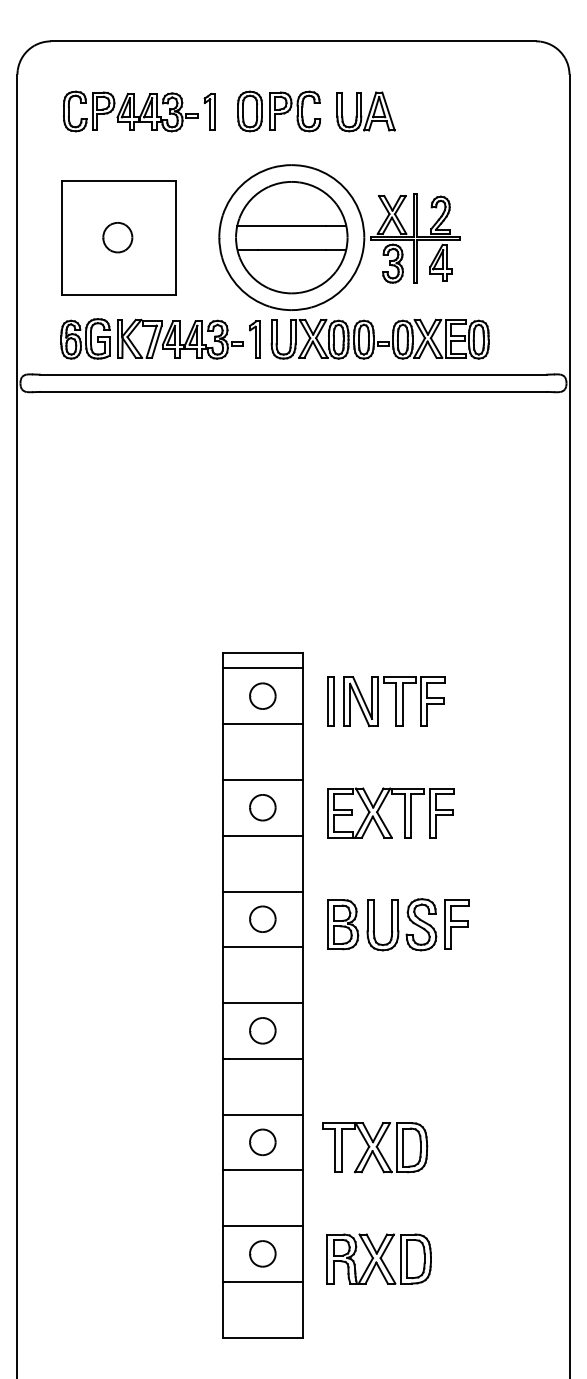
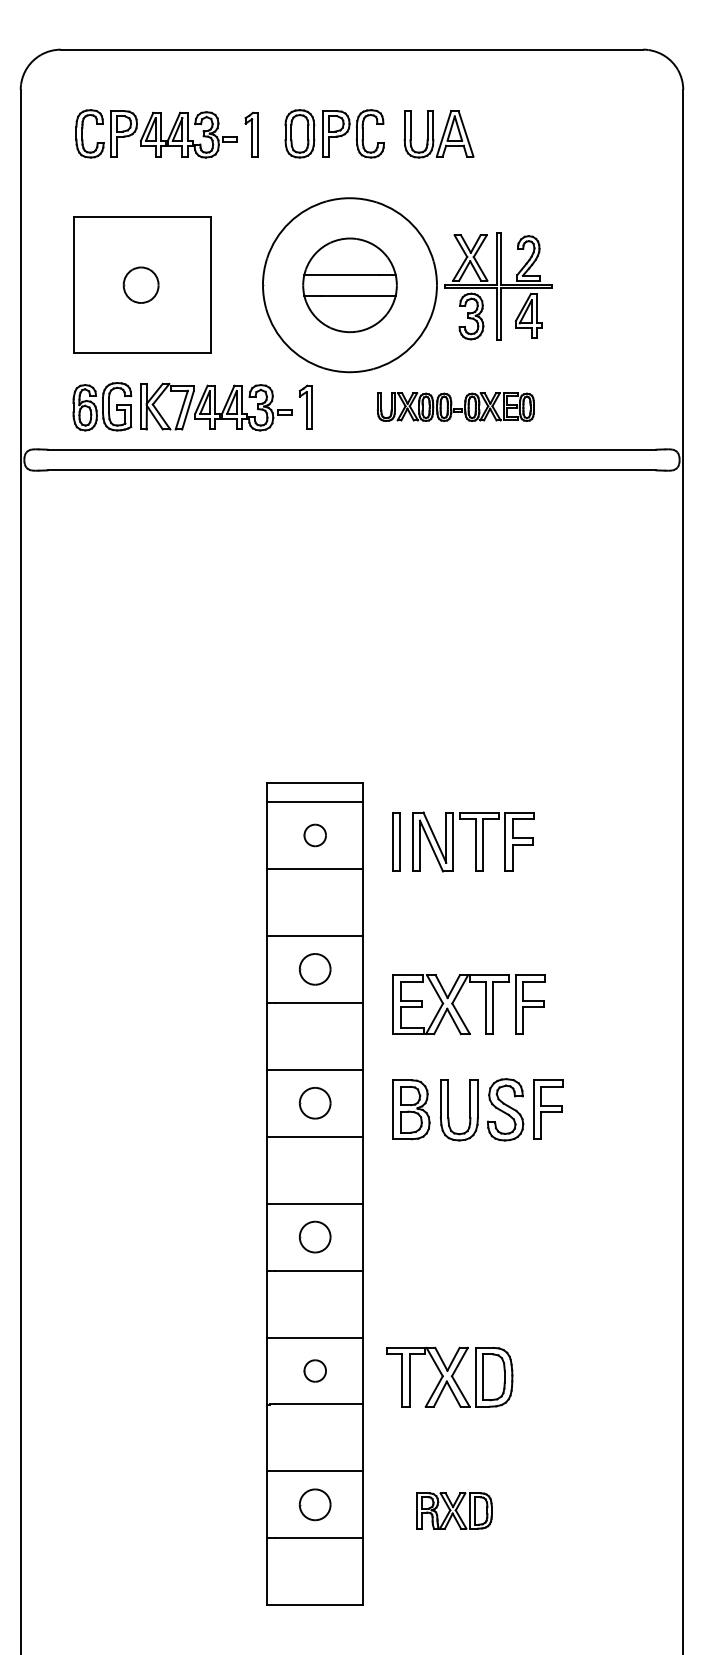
part: (291, 237) -> (349, 285), size x0.7
part: (379, 338) -> (455, 406), size x0.6
part: (262, 695) -> (314, 834), size x0.7
part: (381, 817) -> (457, 1009), moved
part: (262, 1142) -> (314, 1371), size x0.7
part: (378, 1258) -> (454, 1510), size x0.6

